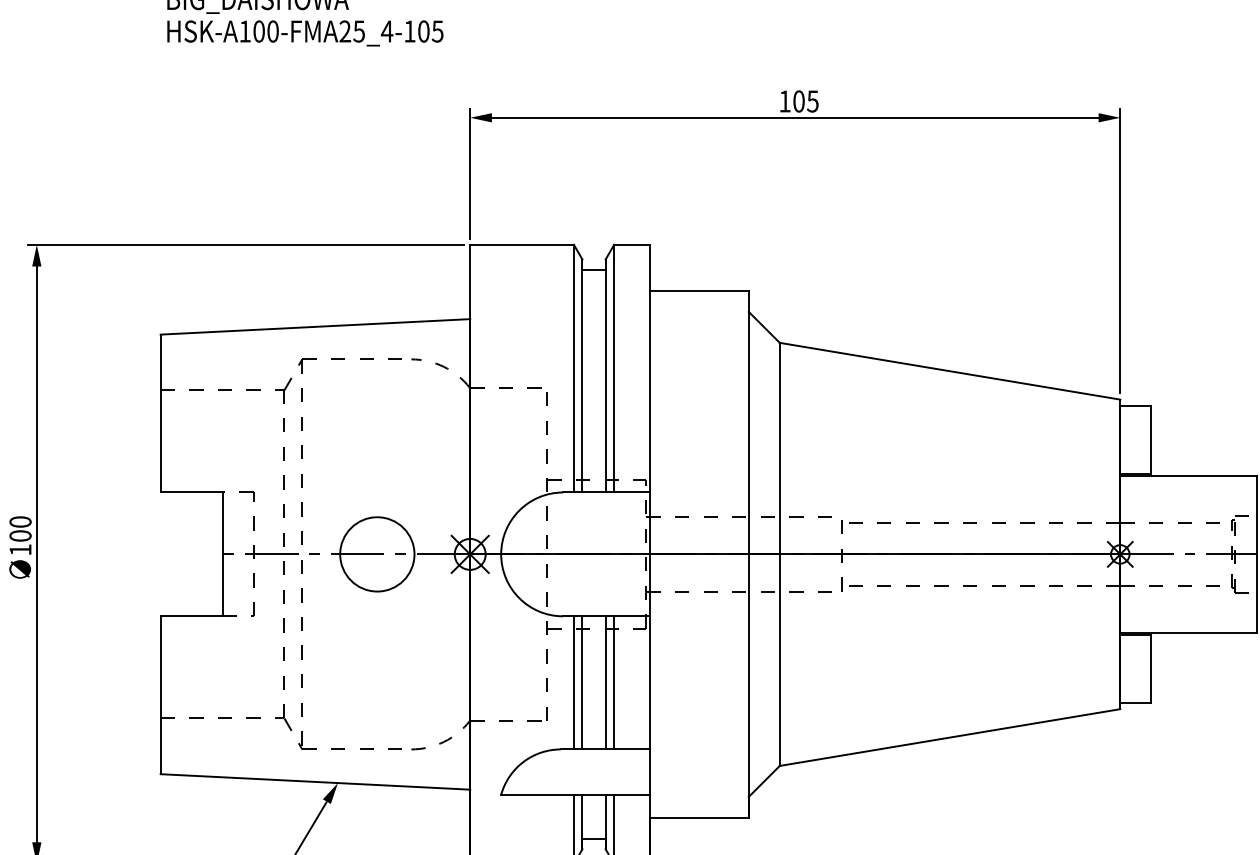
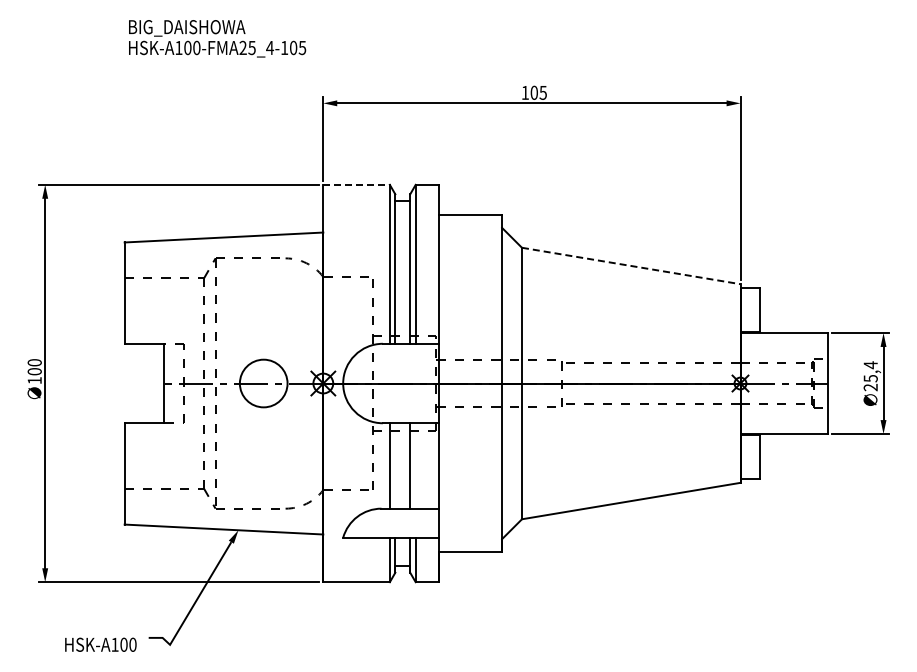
line: (523, 244) -> (357, 184), solid -> dashed
line: (950, 370) -> (631, 265), solid -> dashed
line: (582, 682) -> (395, 465), removed
line: (613, 682) -> (415, 465), removed

